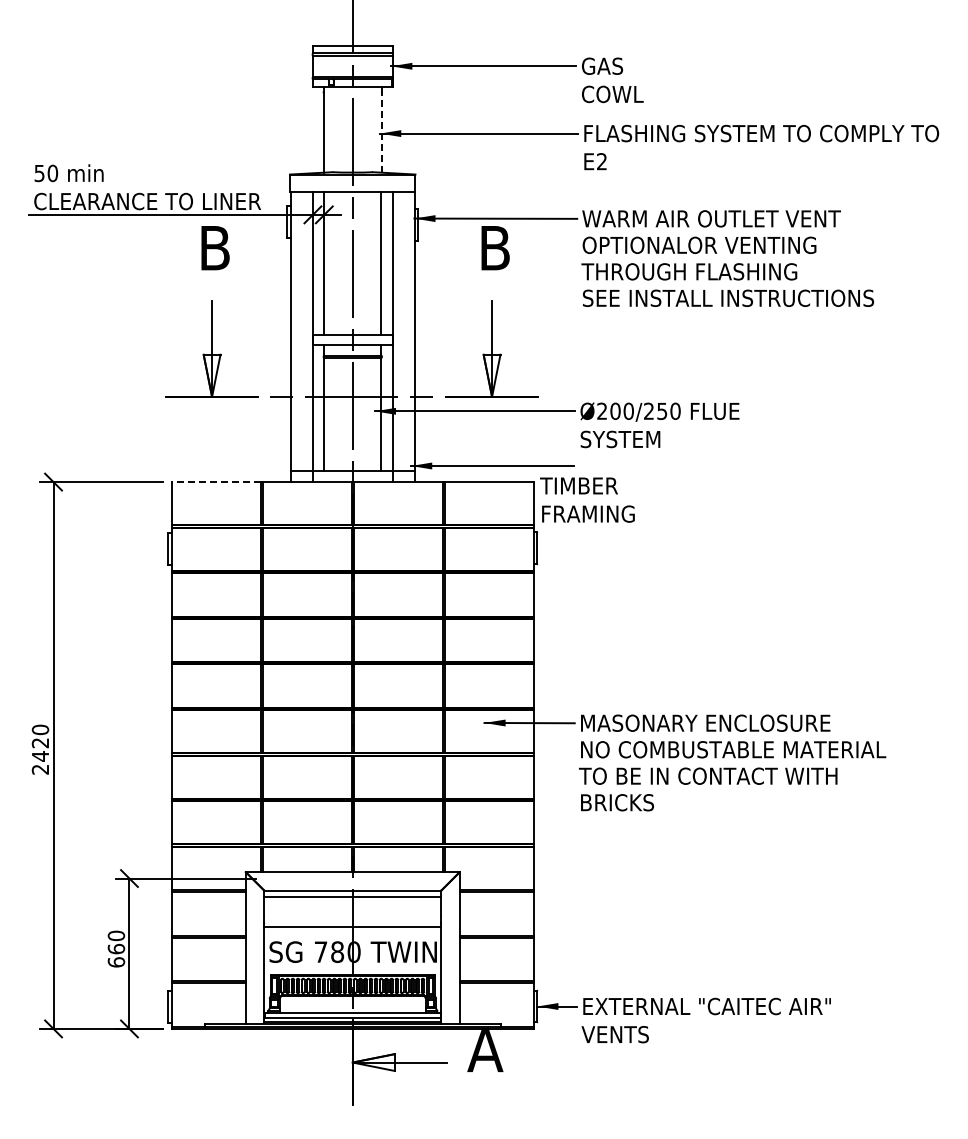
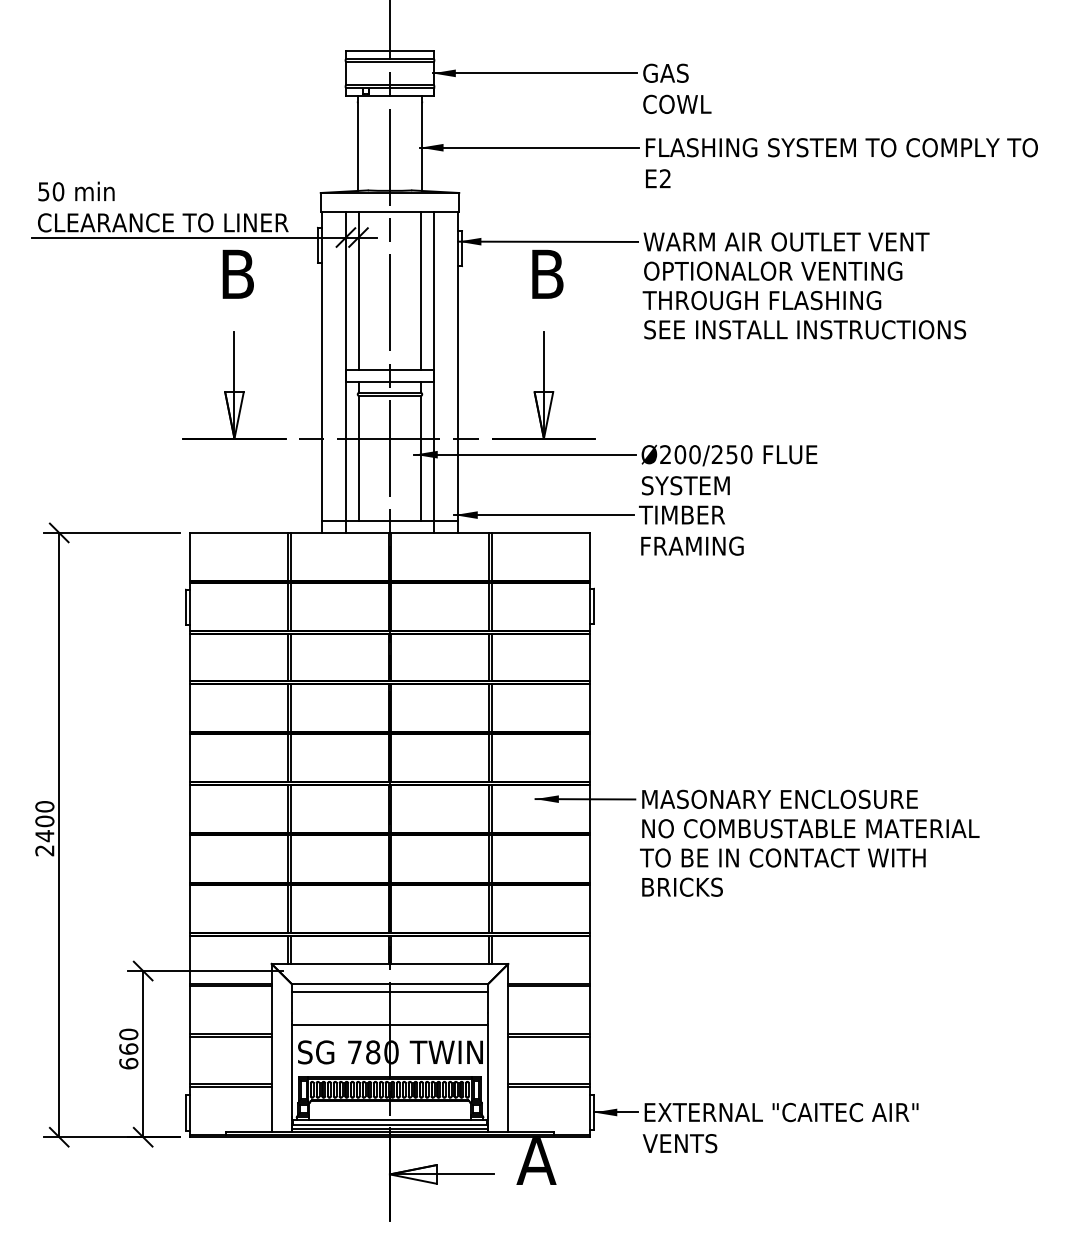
line: (381, 132) -> (421, 146), dashed -> solid
line: (215, 482) -> (238, 533), dashed -> solid
text: (587, 499) -> (691, 530), moved
text: (40, 743) -> (44, 821), 2420 -> 2400

